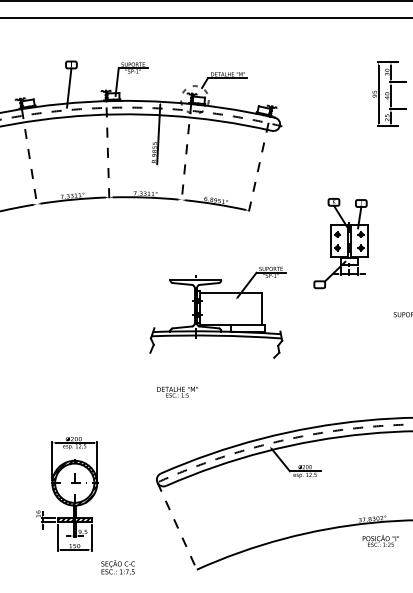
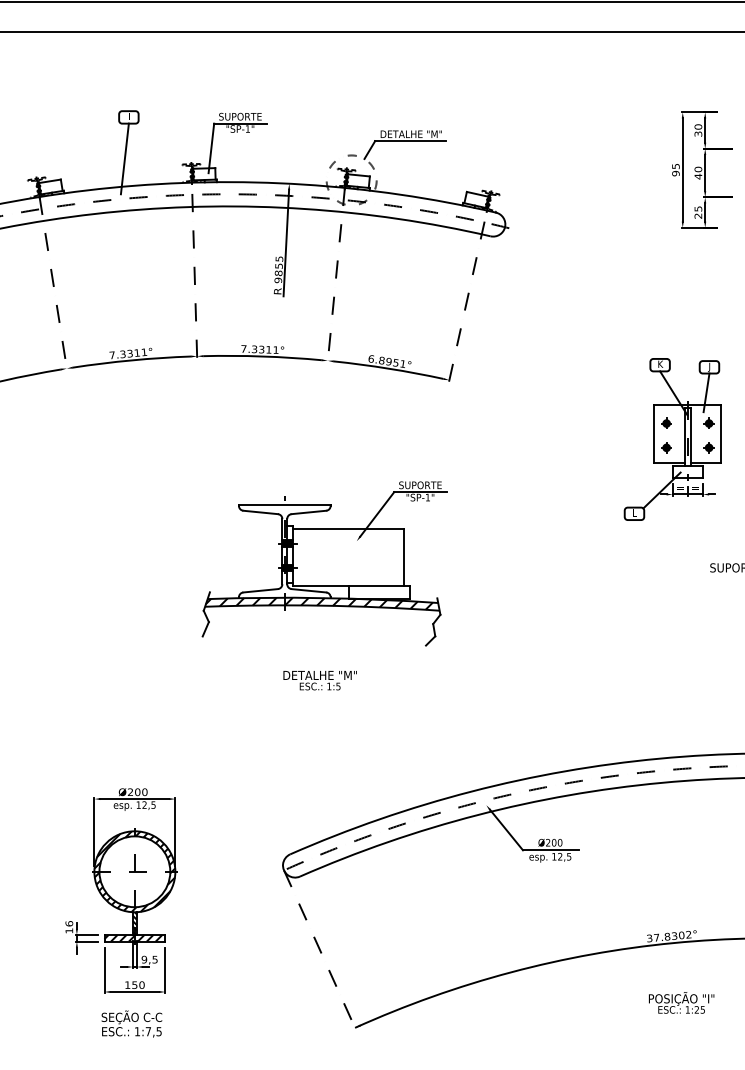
part: (340, 243) -> (671, 439), moved
part: (217, 312) -> (323, 563), moved
text: (177, 391) -> (320, 679), moved
text: (380, 540) -> (680, 1002), moved
text: (117, 567) -> (130, 1023), moved

